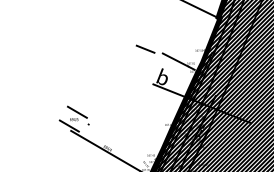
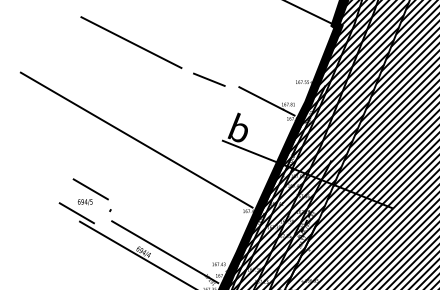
line: (100, 27) -> (130, 41), added
line: (103, 83) -> (136, 139), added
line: (119, 148) -> (163, 252), added

